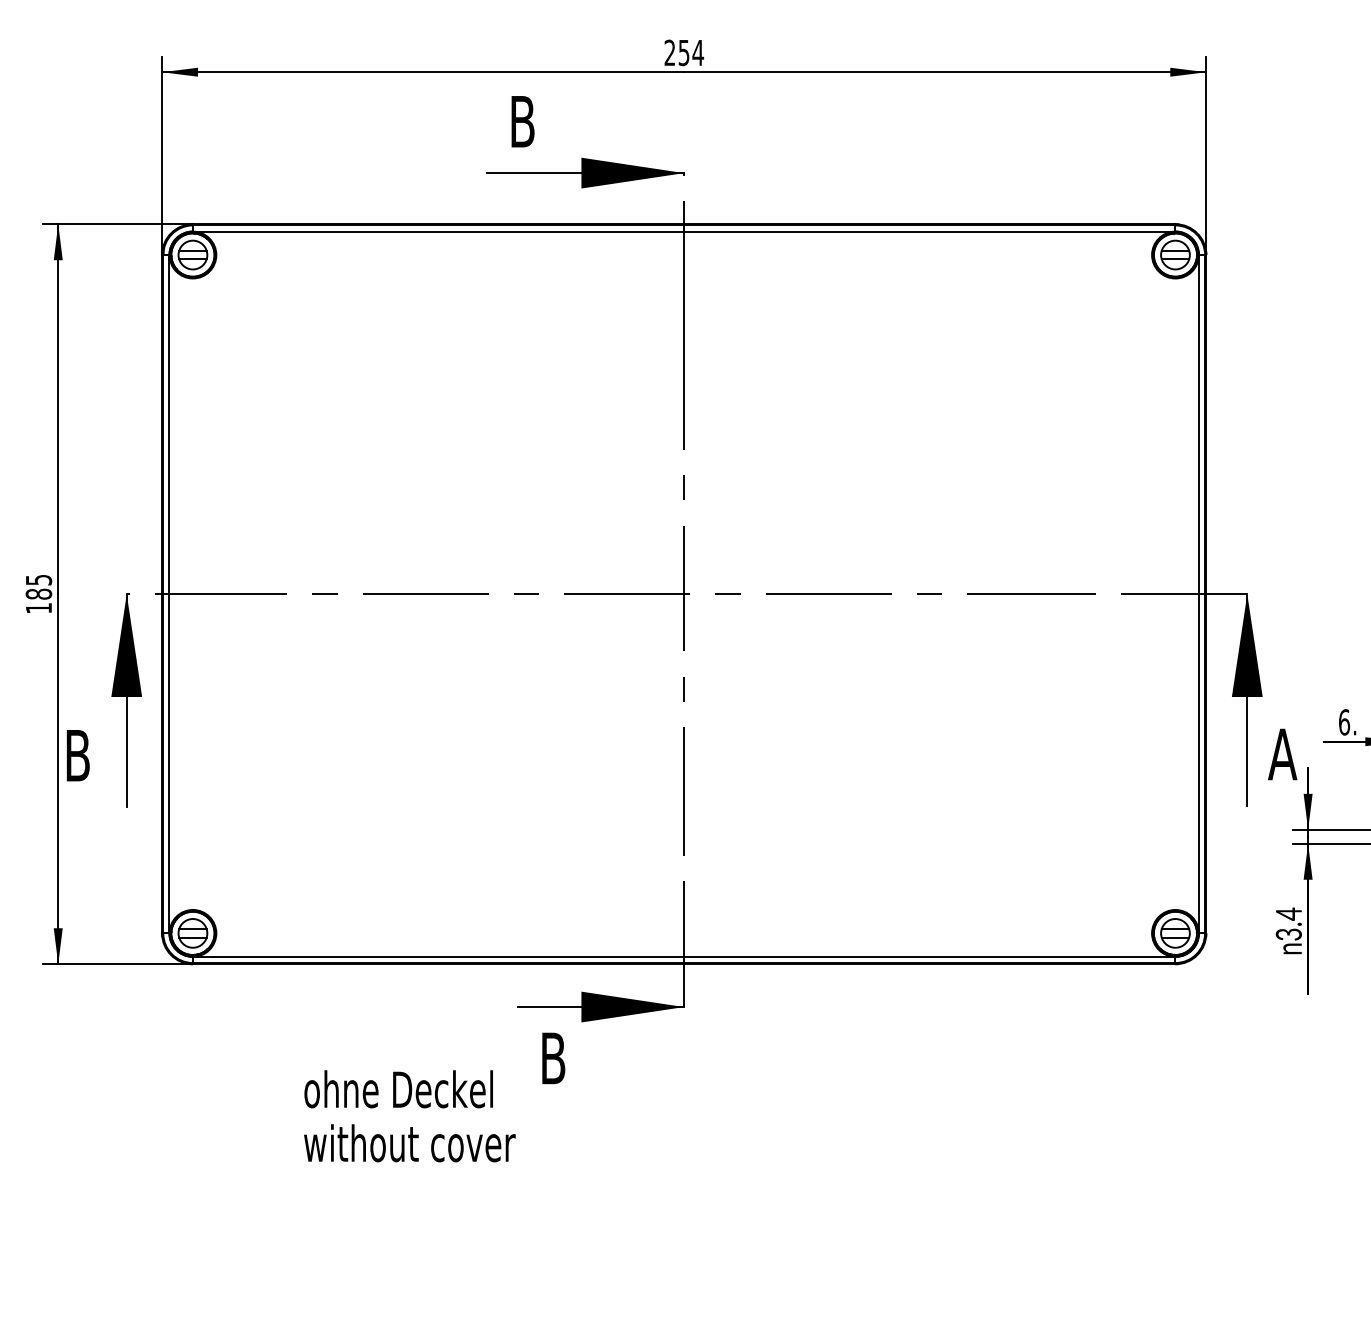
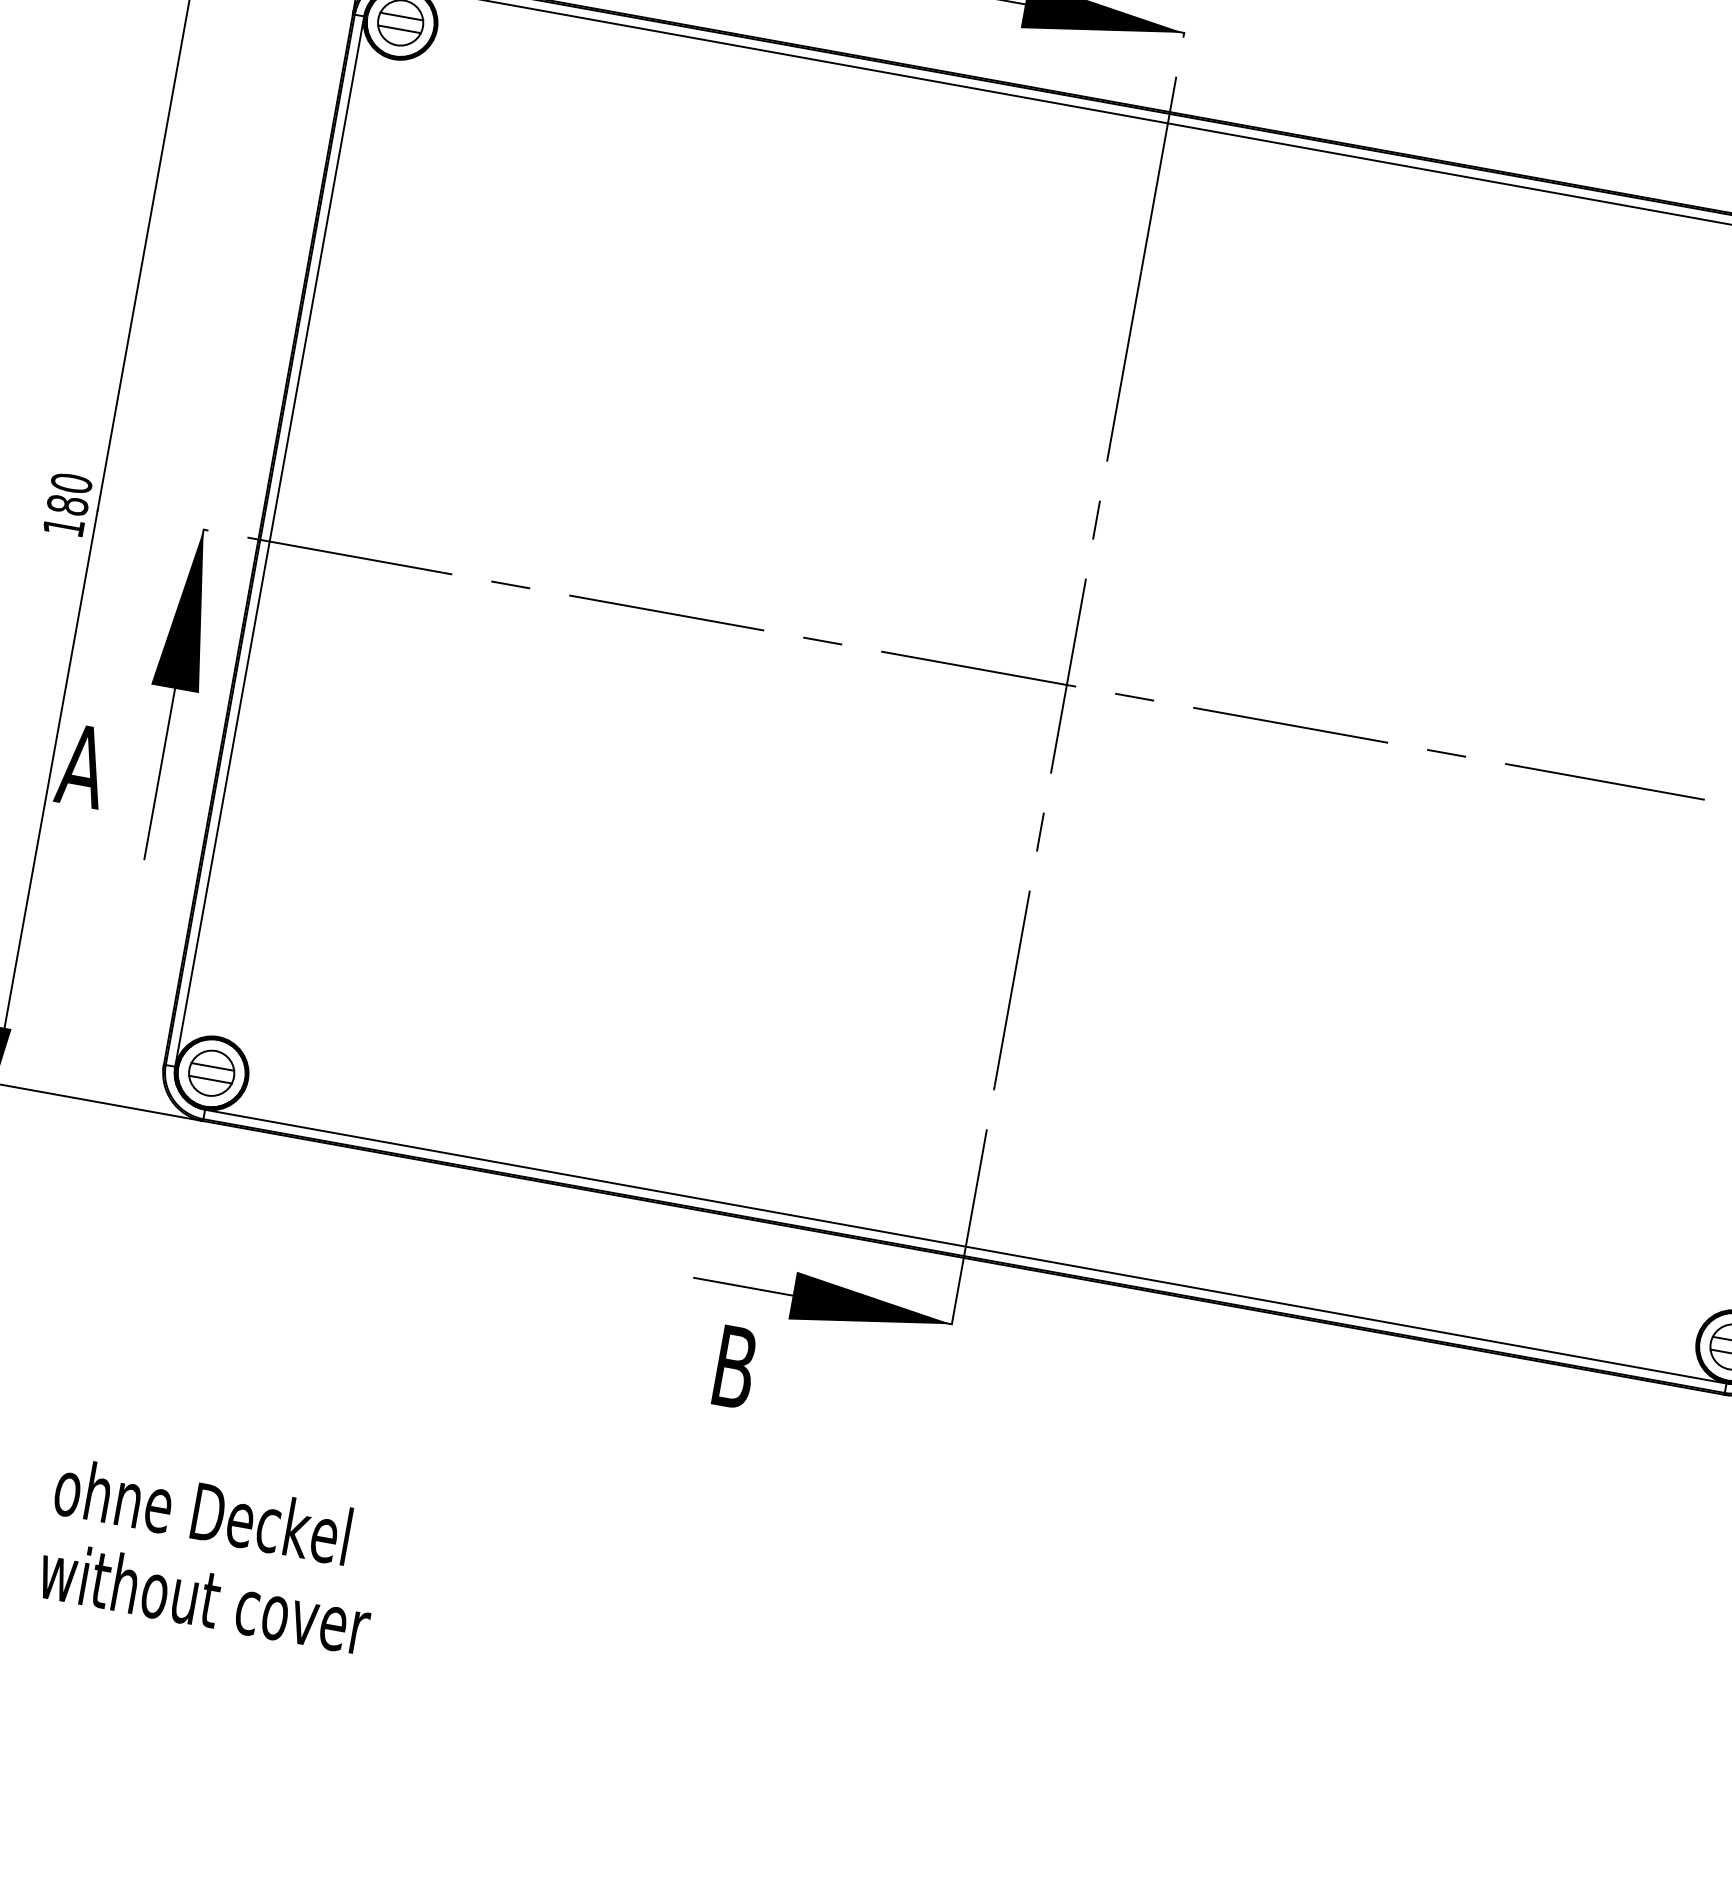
text: (38, 579) -> (71, 482), 185 -> 180
text: (77, 755) -> (82, 765), B -> A
text: (409, 1116) -> (211, 1556), moved

